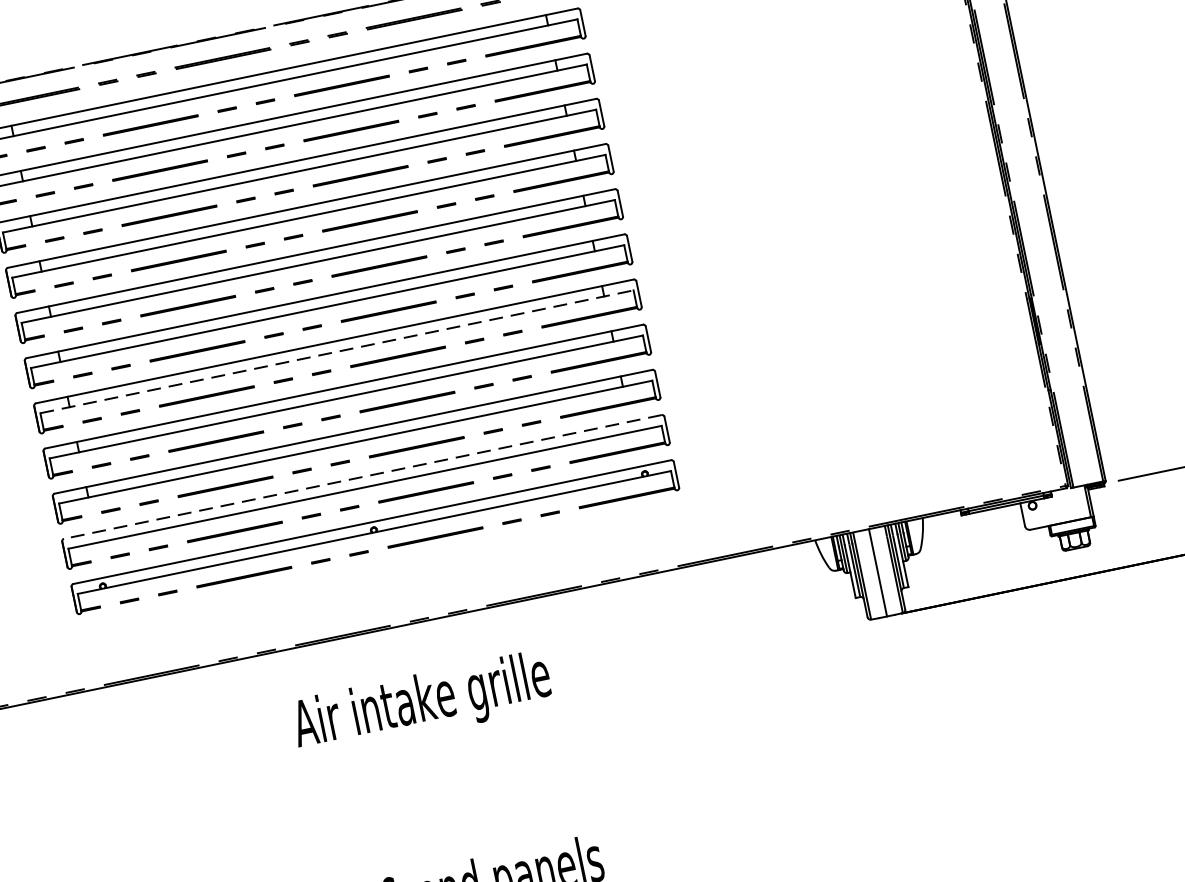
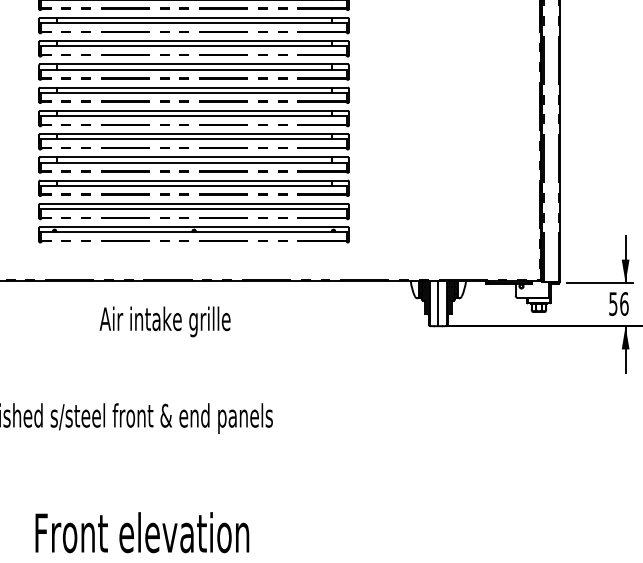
line: (337, 351) -> (194, 139), dashed -> solid
line: (363, 476) -> (194, 203), dashed -> solid
text: (420, 703) -> (164, 321), moved

